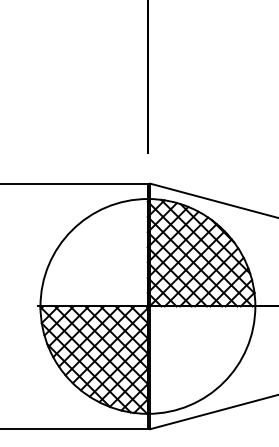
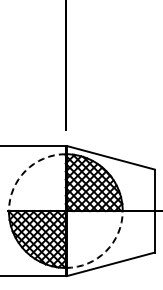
arc: (71, 229) -> (25, 170), solid -> dashed
arc: (224, 382) -> (106, 251), solid -> dashed

